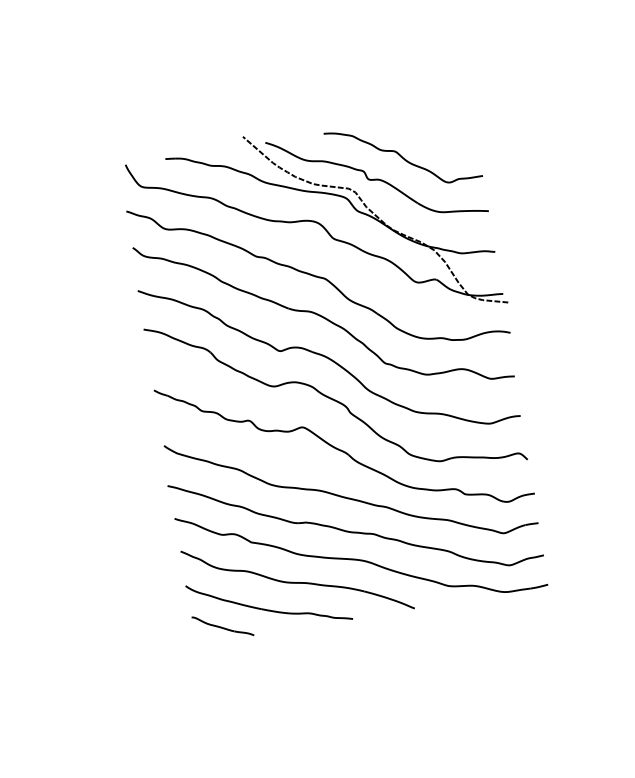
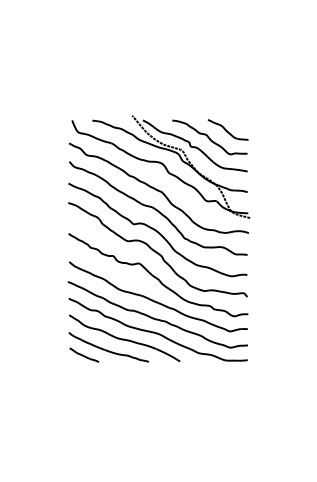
part: (435, 134) -> (227, 129), added

